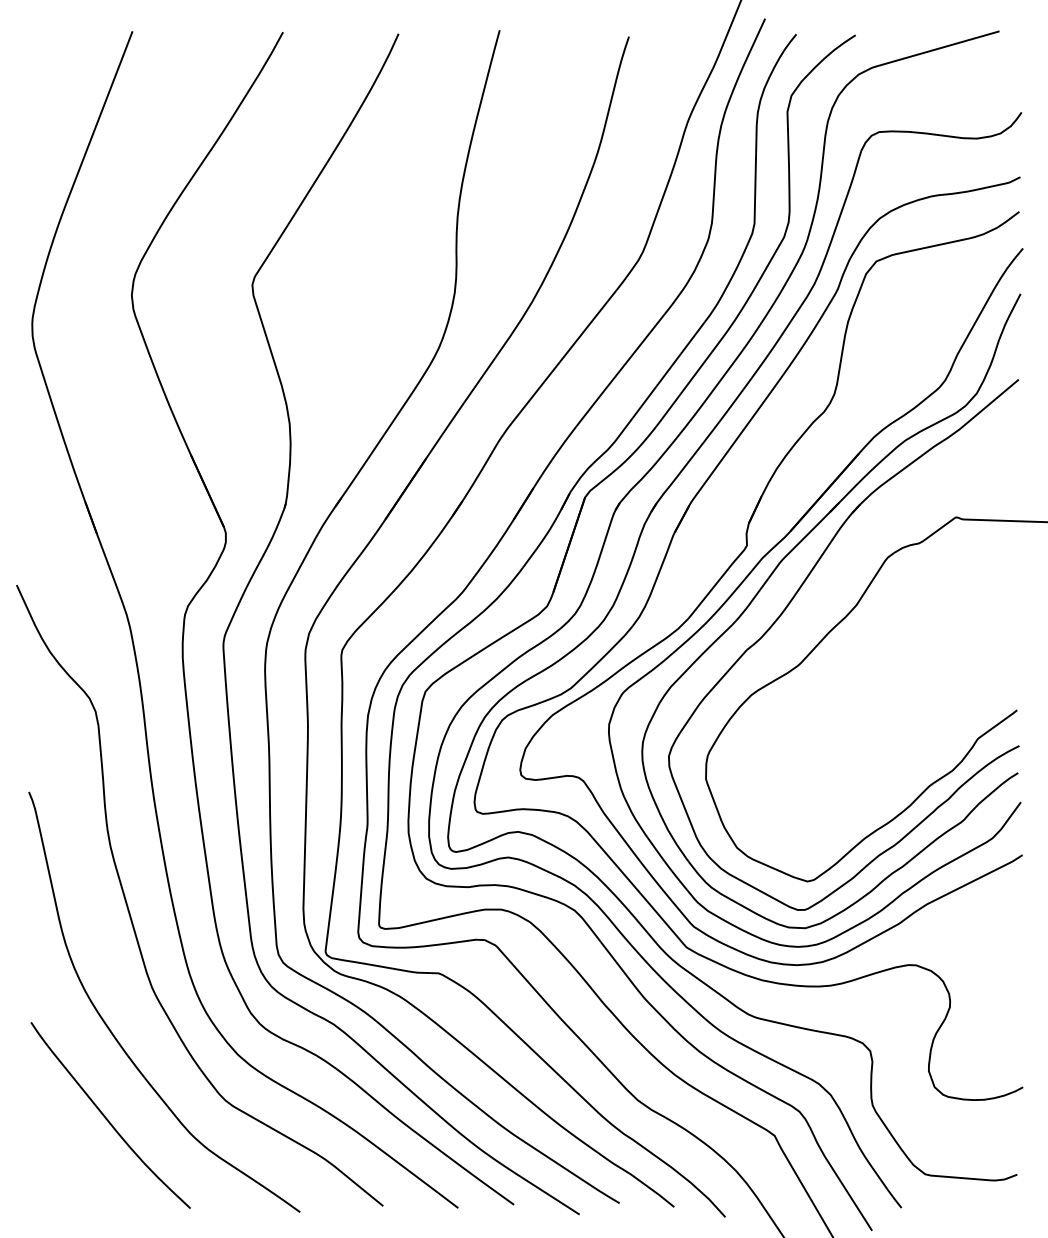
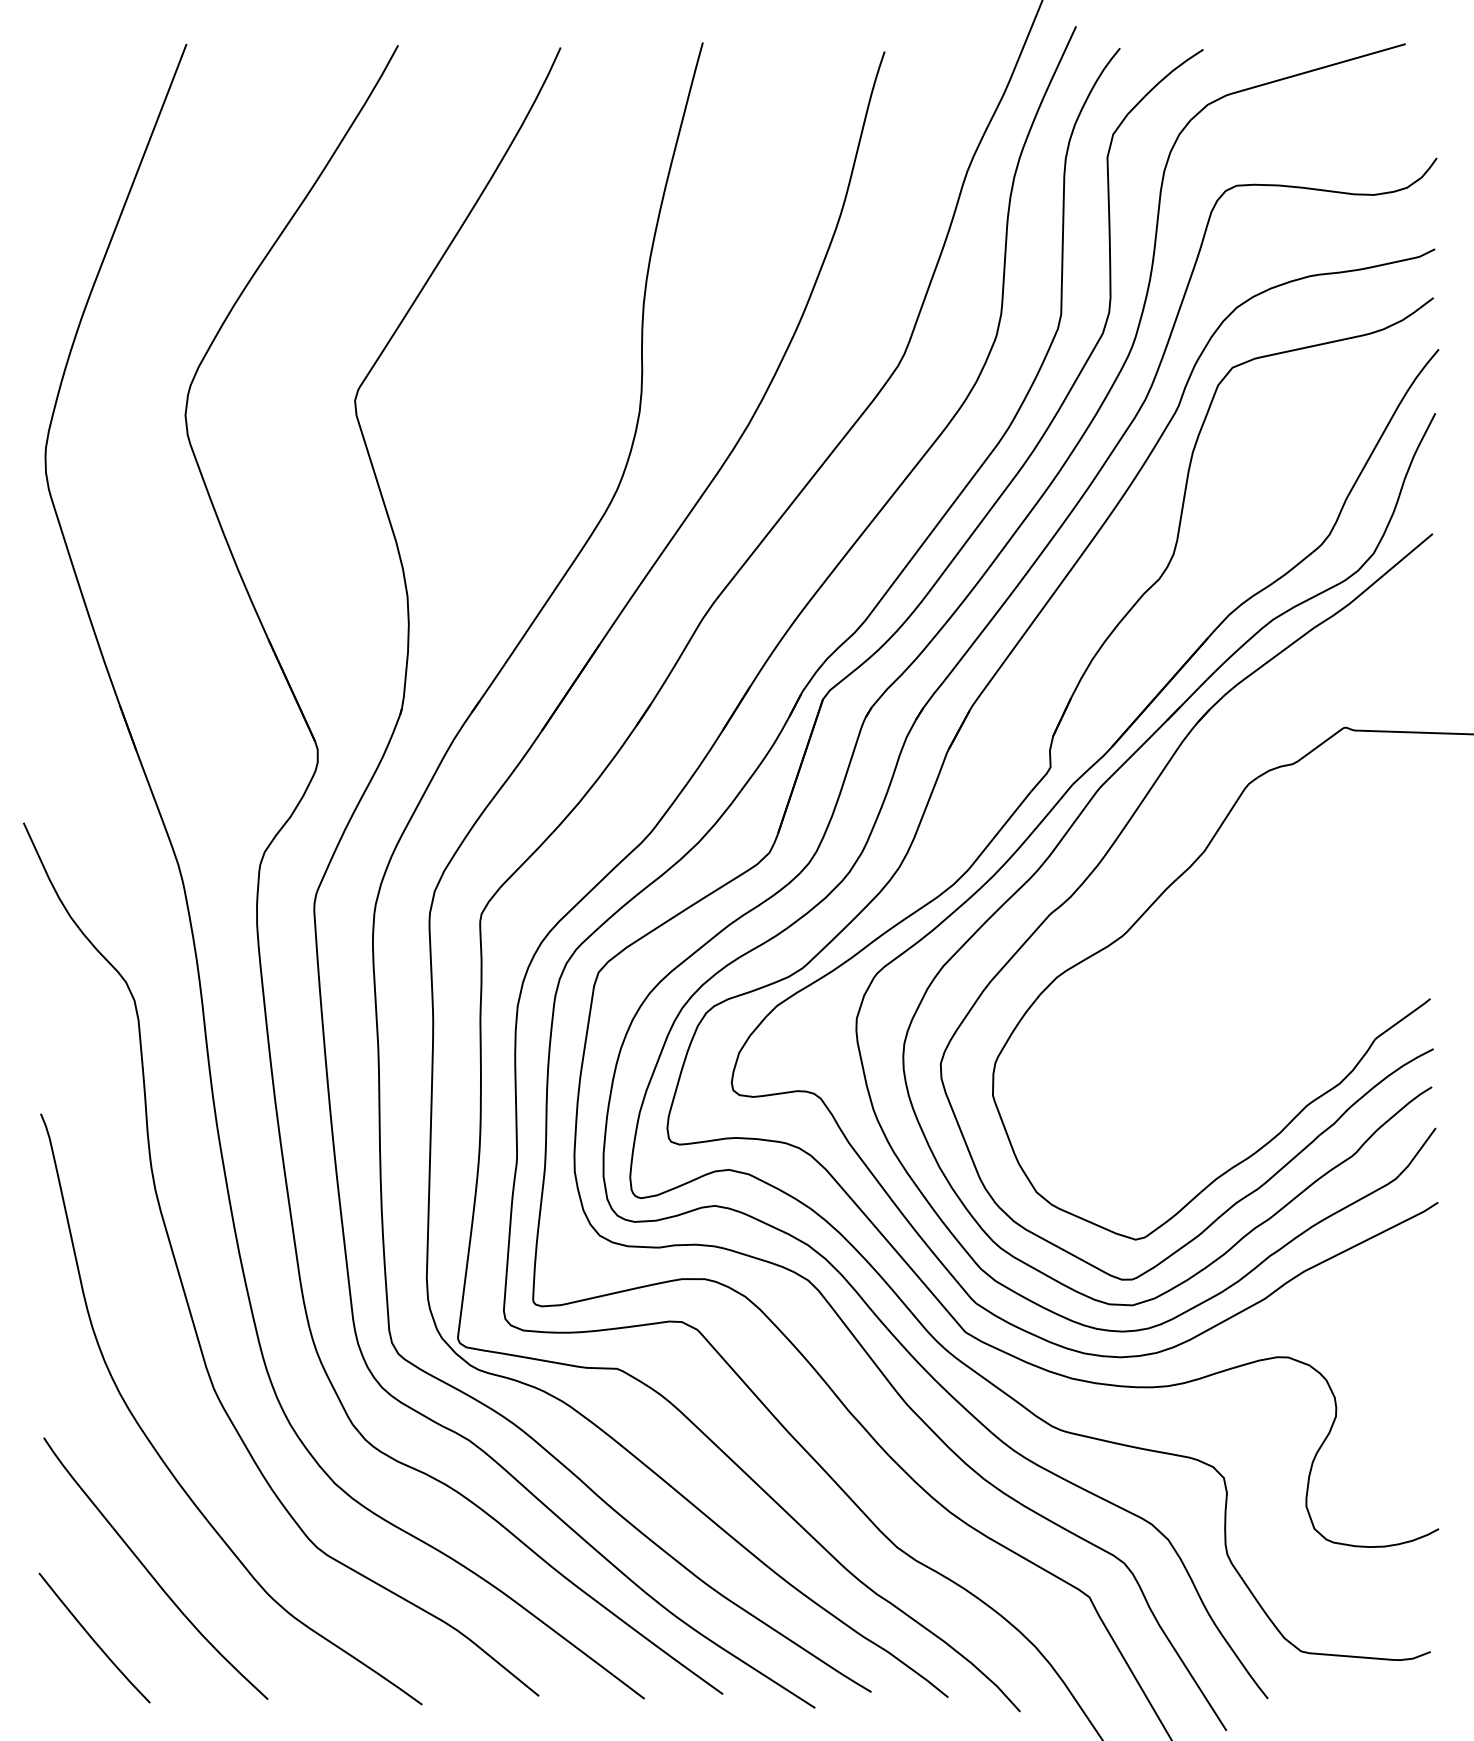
curve: (66, 1165) -> (93, 1638), added

